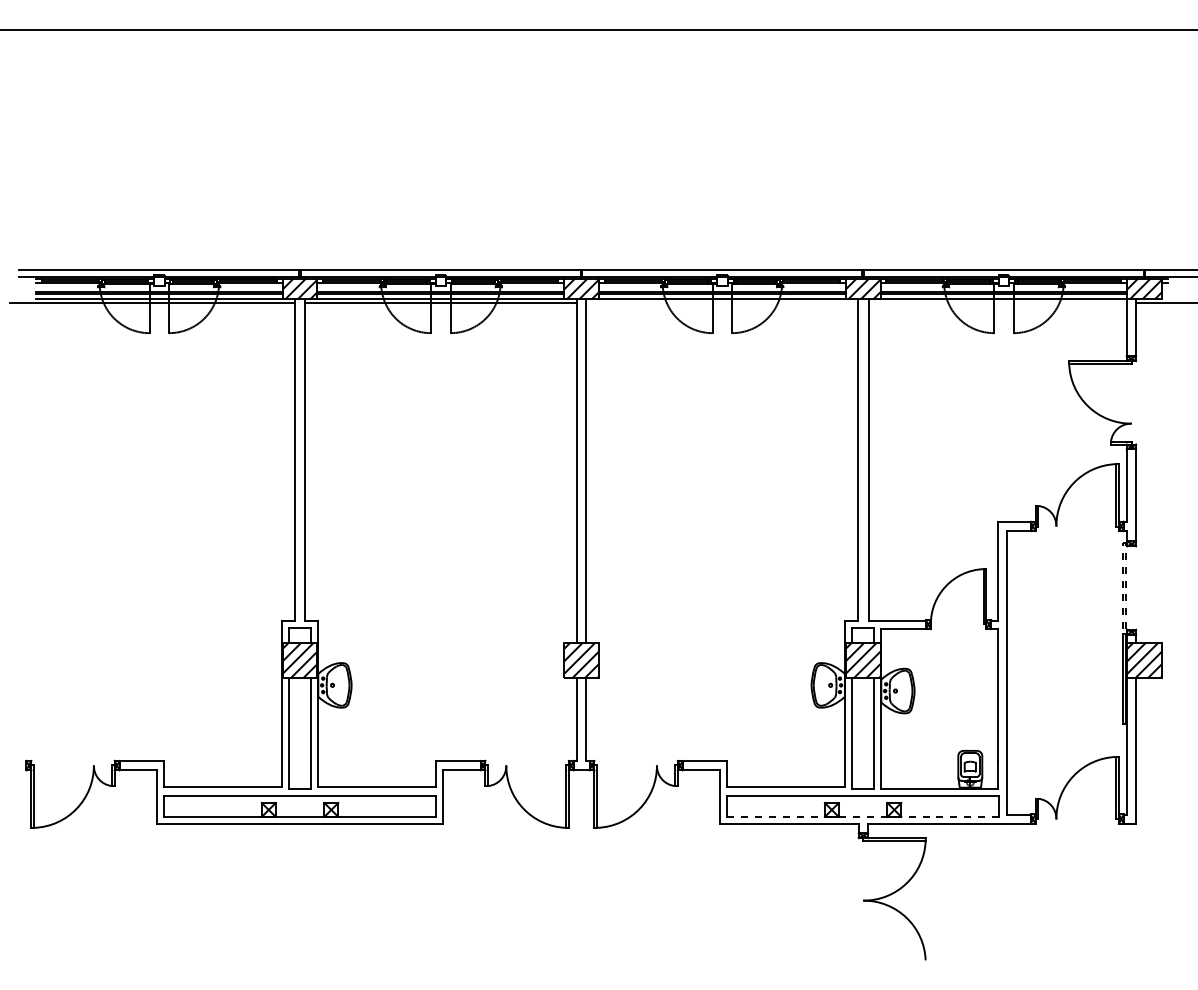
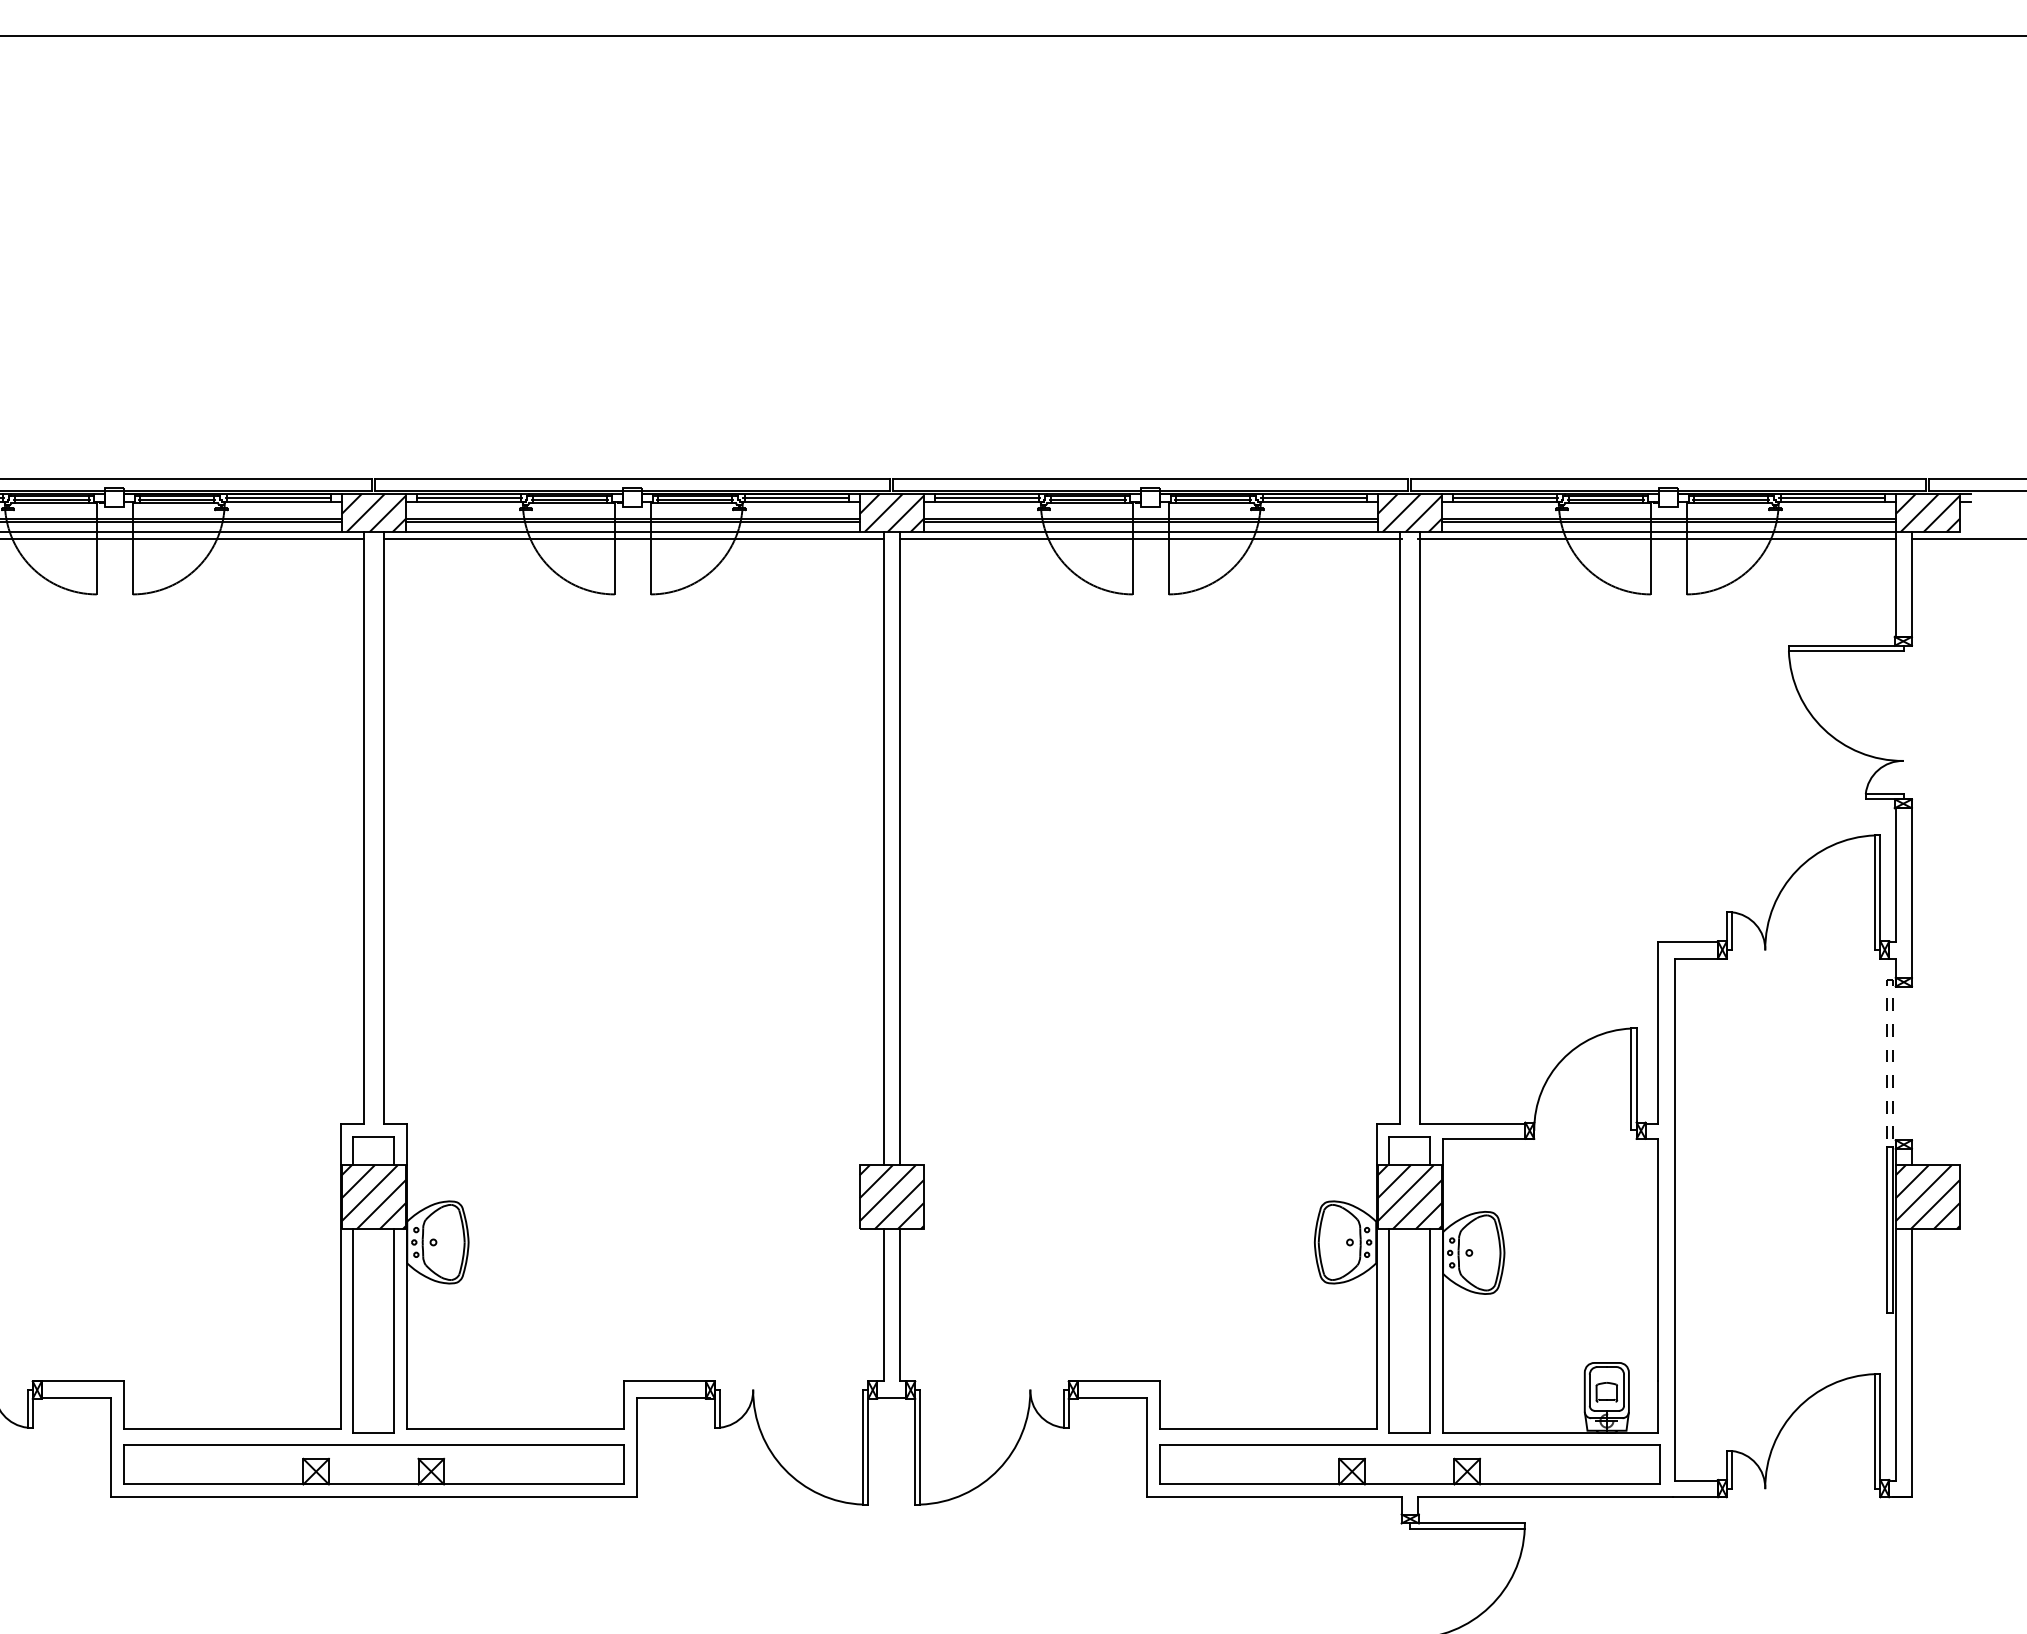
line: (722, 302) -> (1150, 537), added
line: (997, 302) -> (1656, 537), added
line: (862, 816) -> (1408, 1483), dashed -> solid

